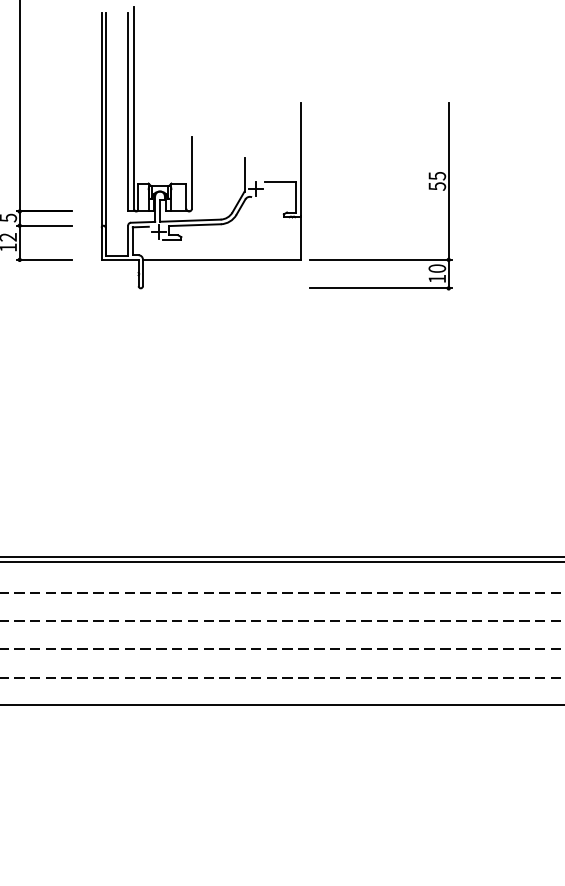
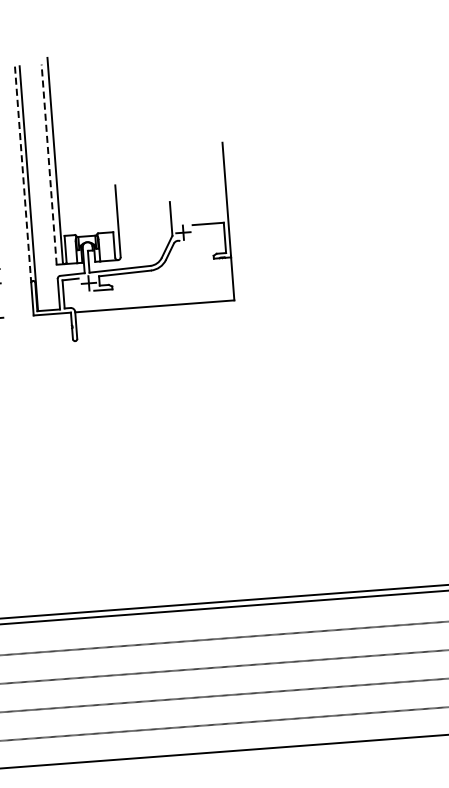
line: (128, 111) -> (49, 164), solid -> dashed
line: (101, 120) -> (22, 175), solid -> dashed
part: (428, 188) -> (357, 218), removed

